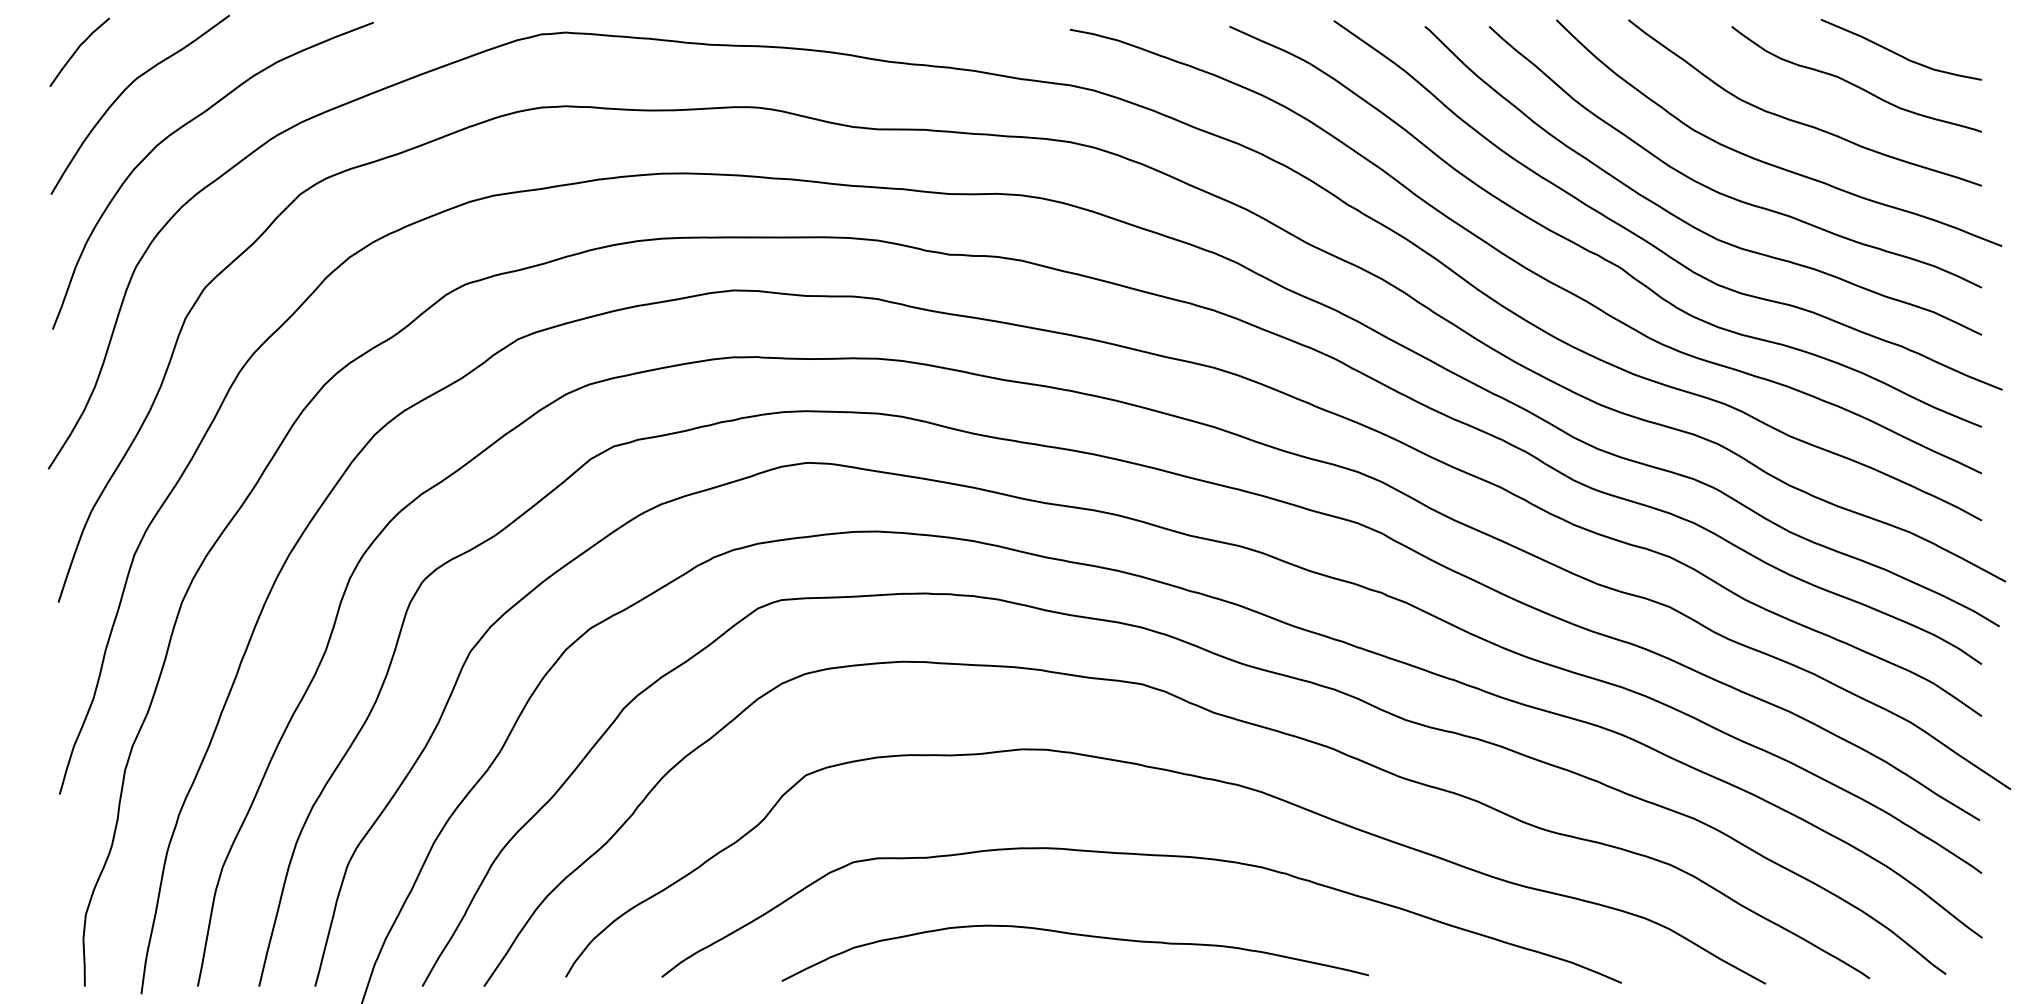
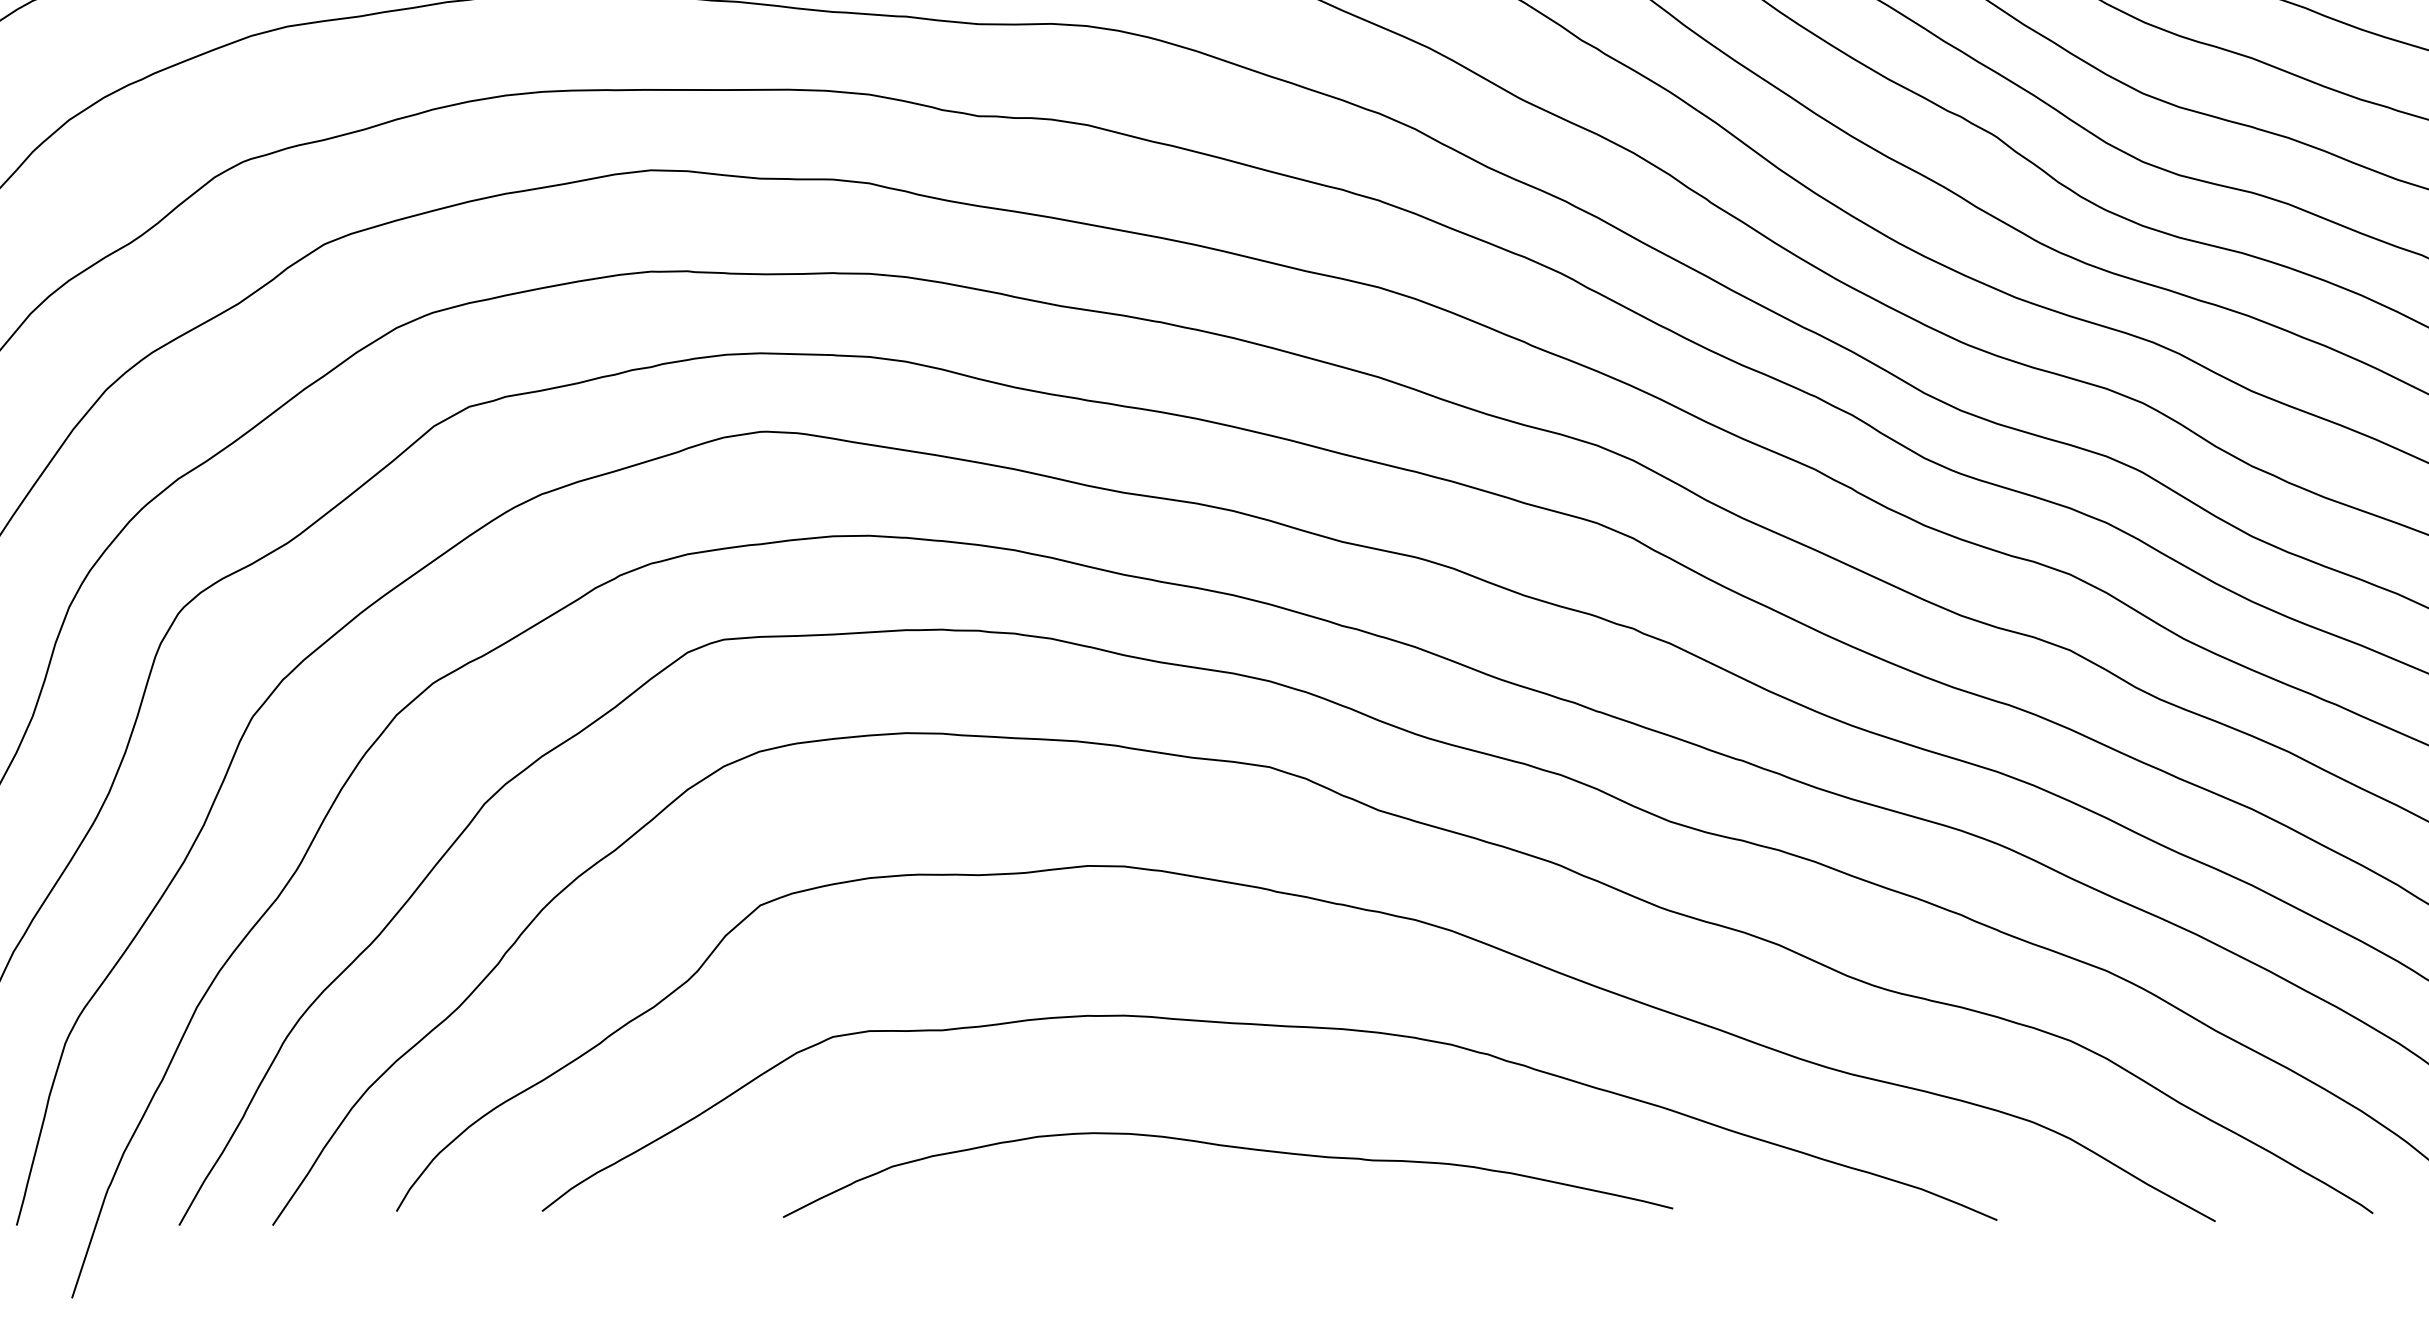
curve: (1074, 935) -> (1226, 1148), moved

